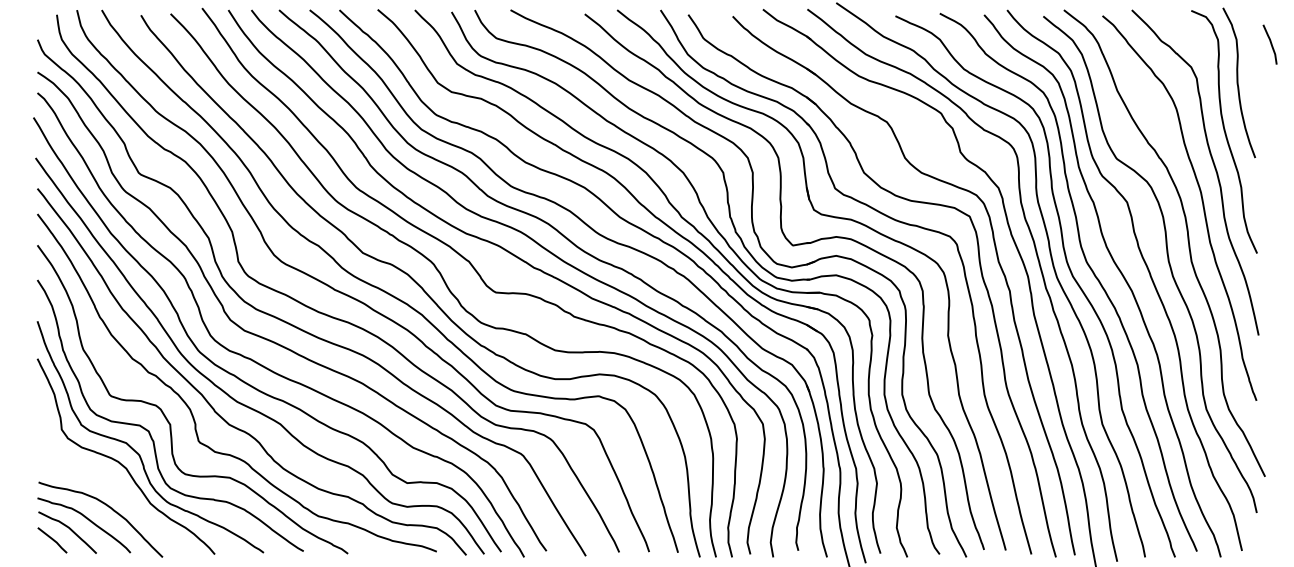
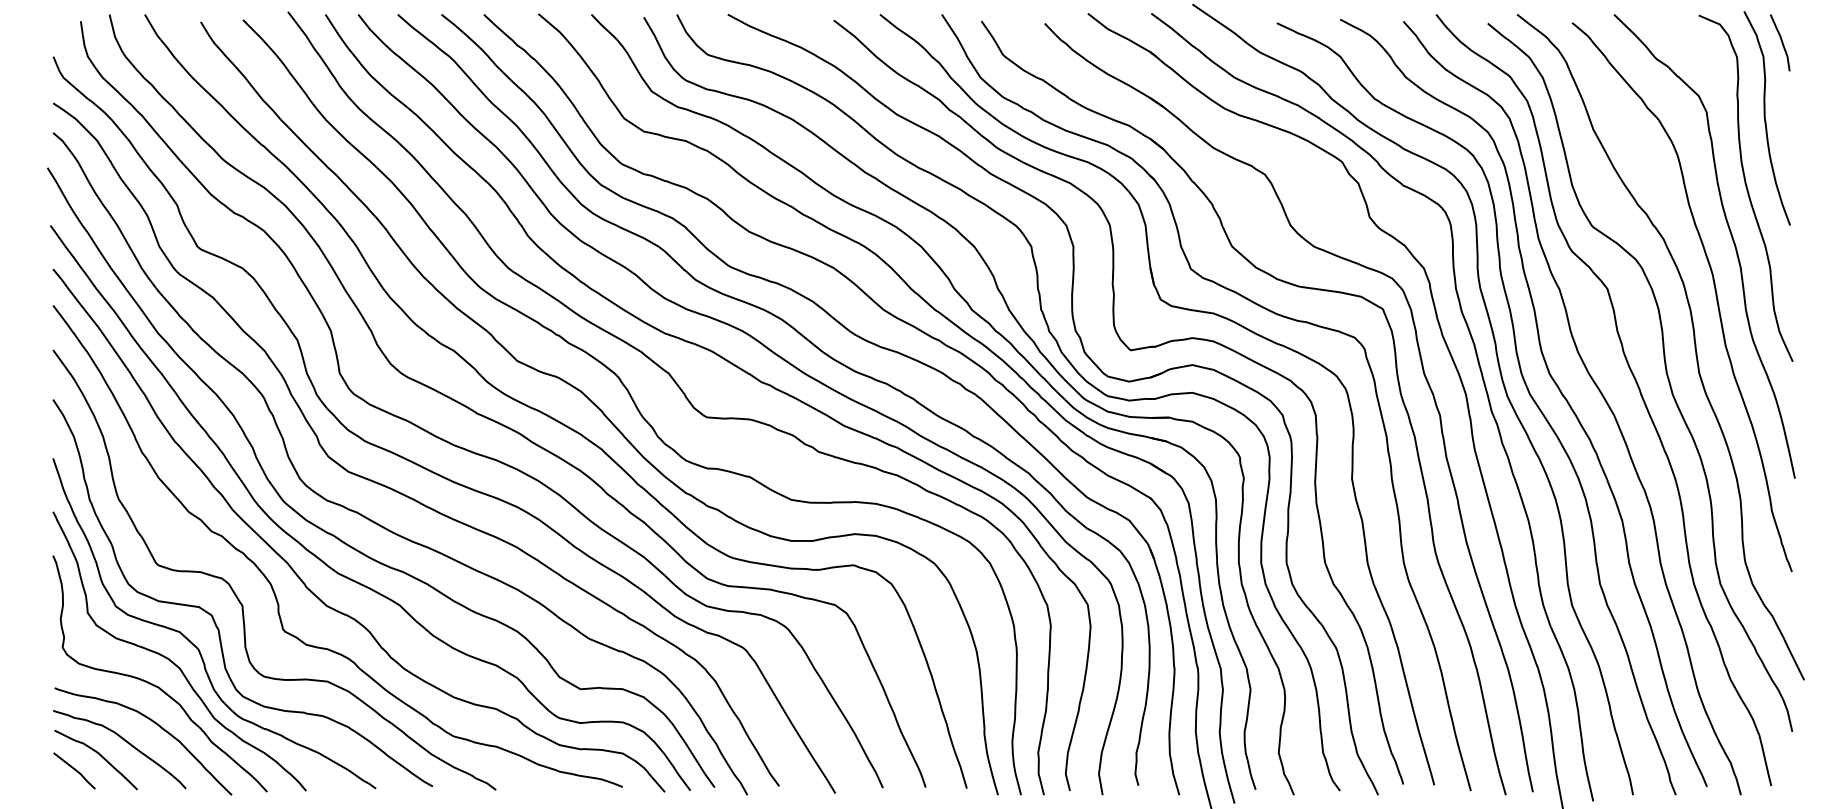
curve: (1270, 44) -> (1781, 42), moved
curve: (108, 479) -> (154, 684), added

